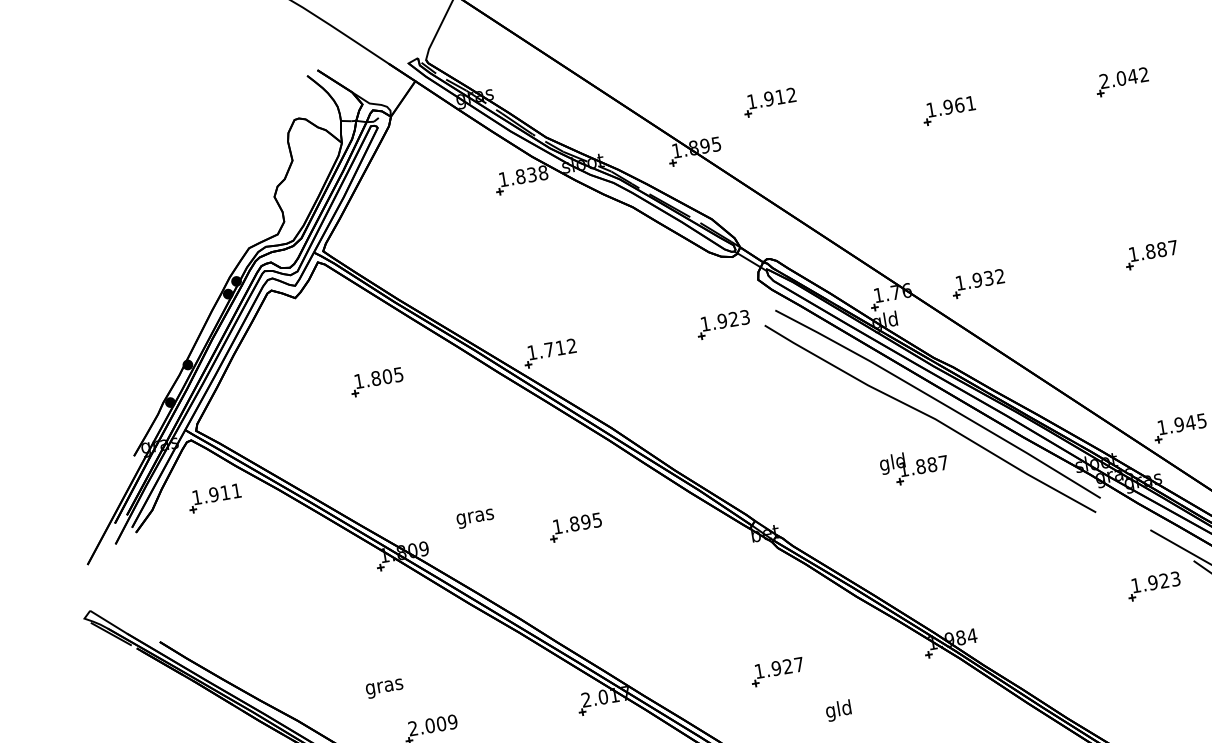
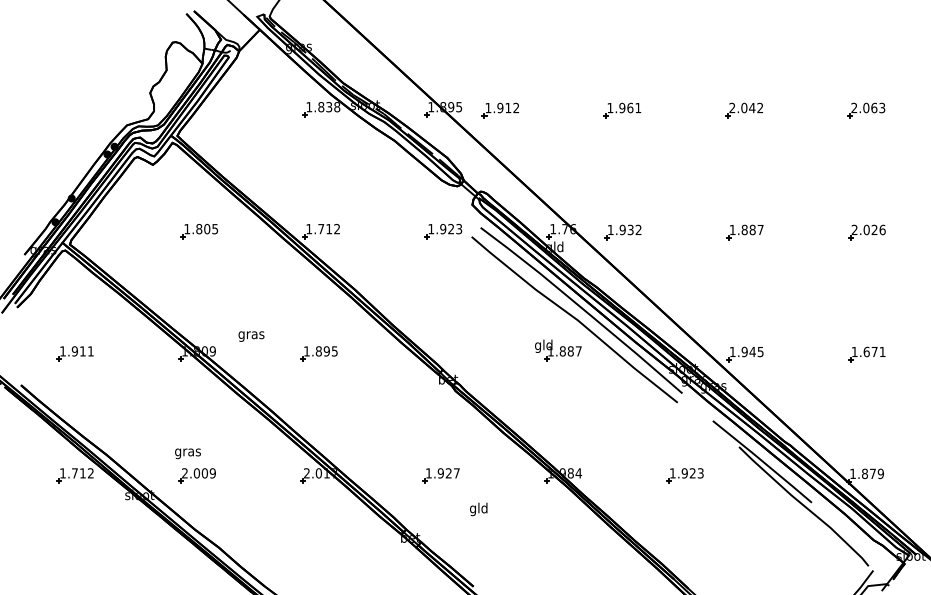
part: (769, 102) -> (500, 110), moved
part: (213, 497) -> (74, 353), moved
part: (1153, 585) -> (684, 475), moved
text: (384, 688) -> (187, 453), moved

